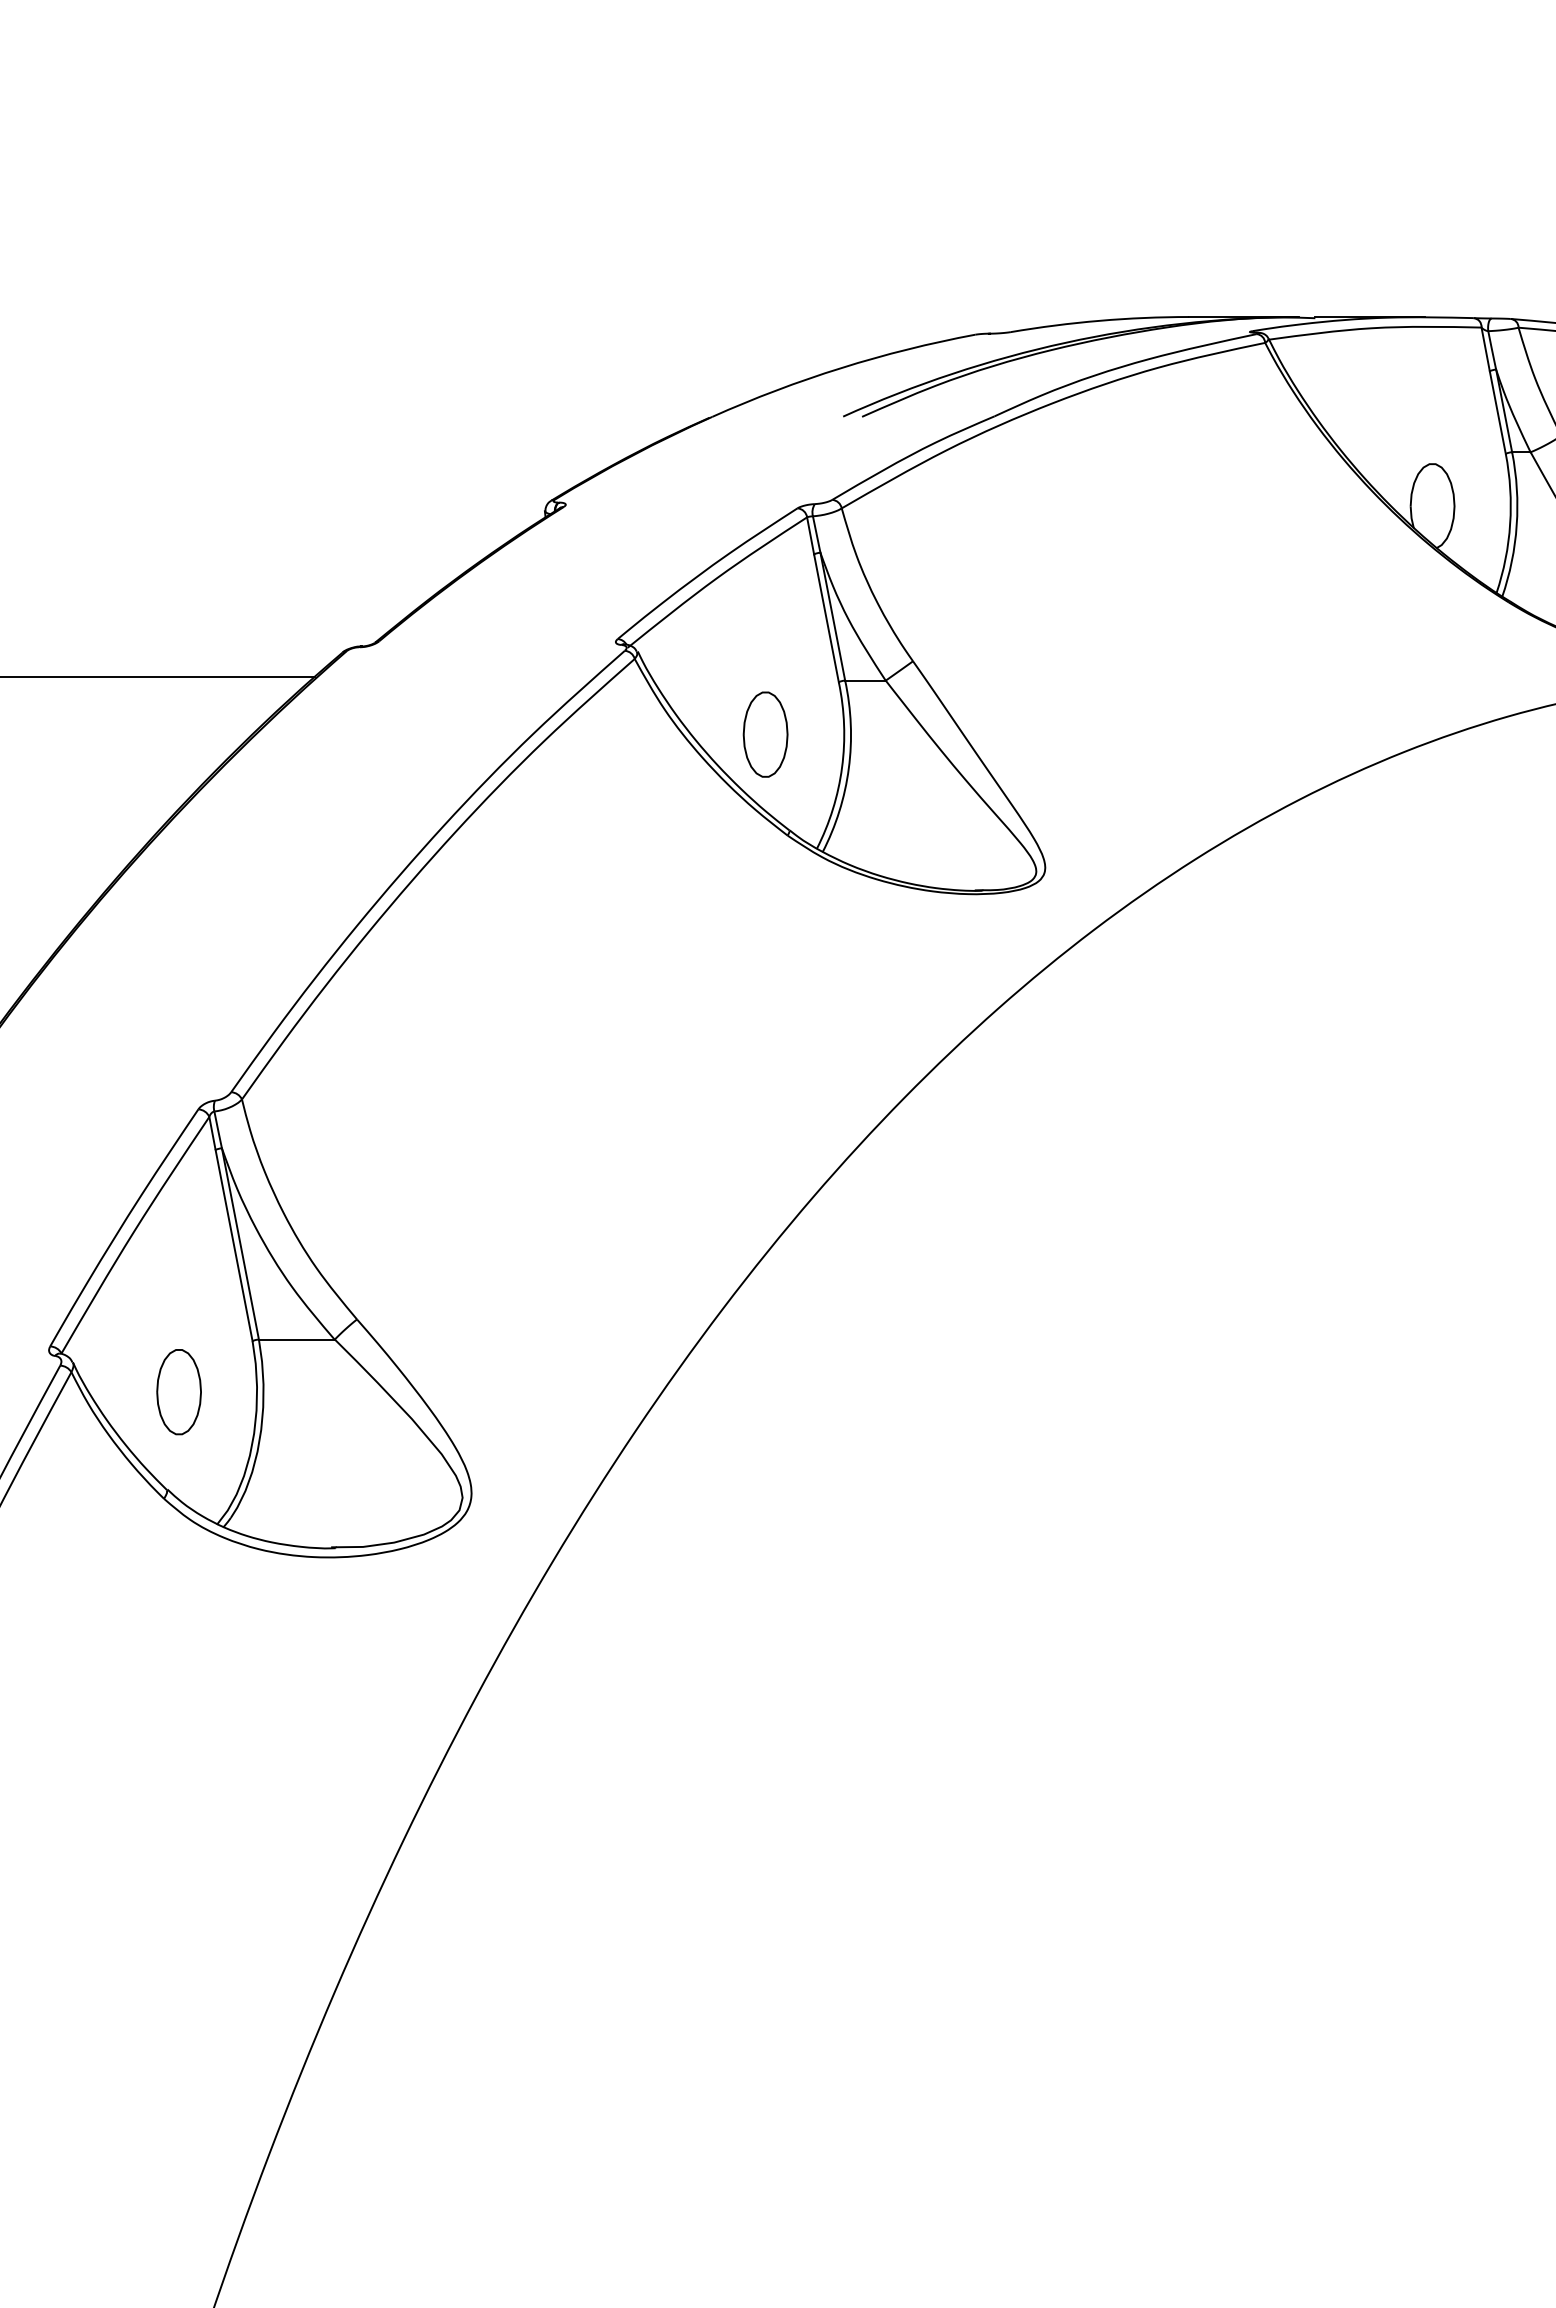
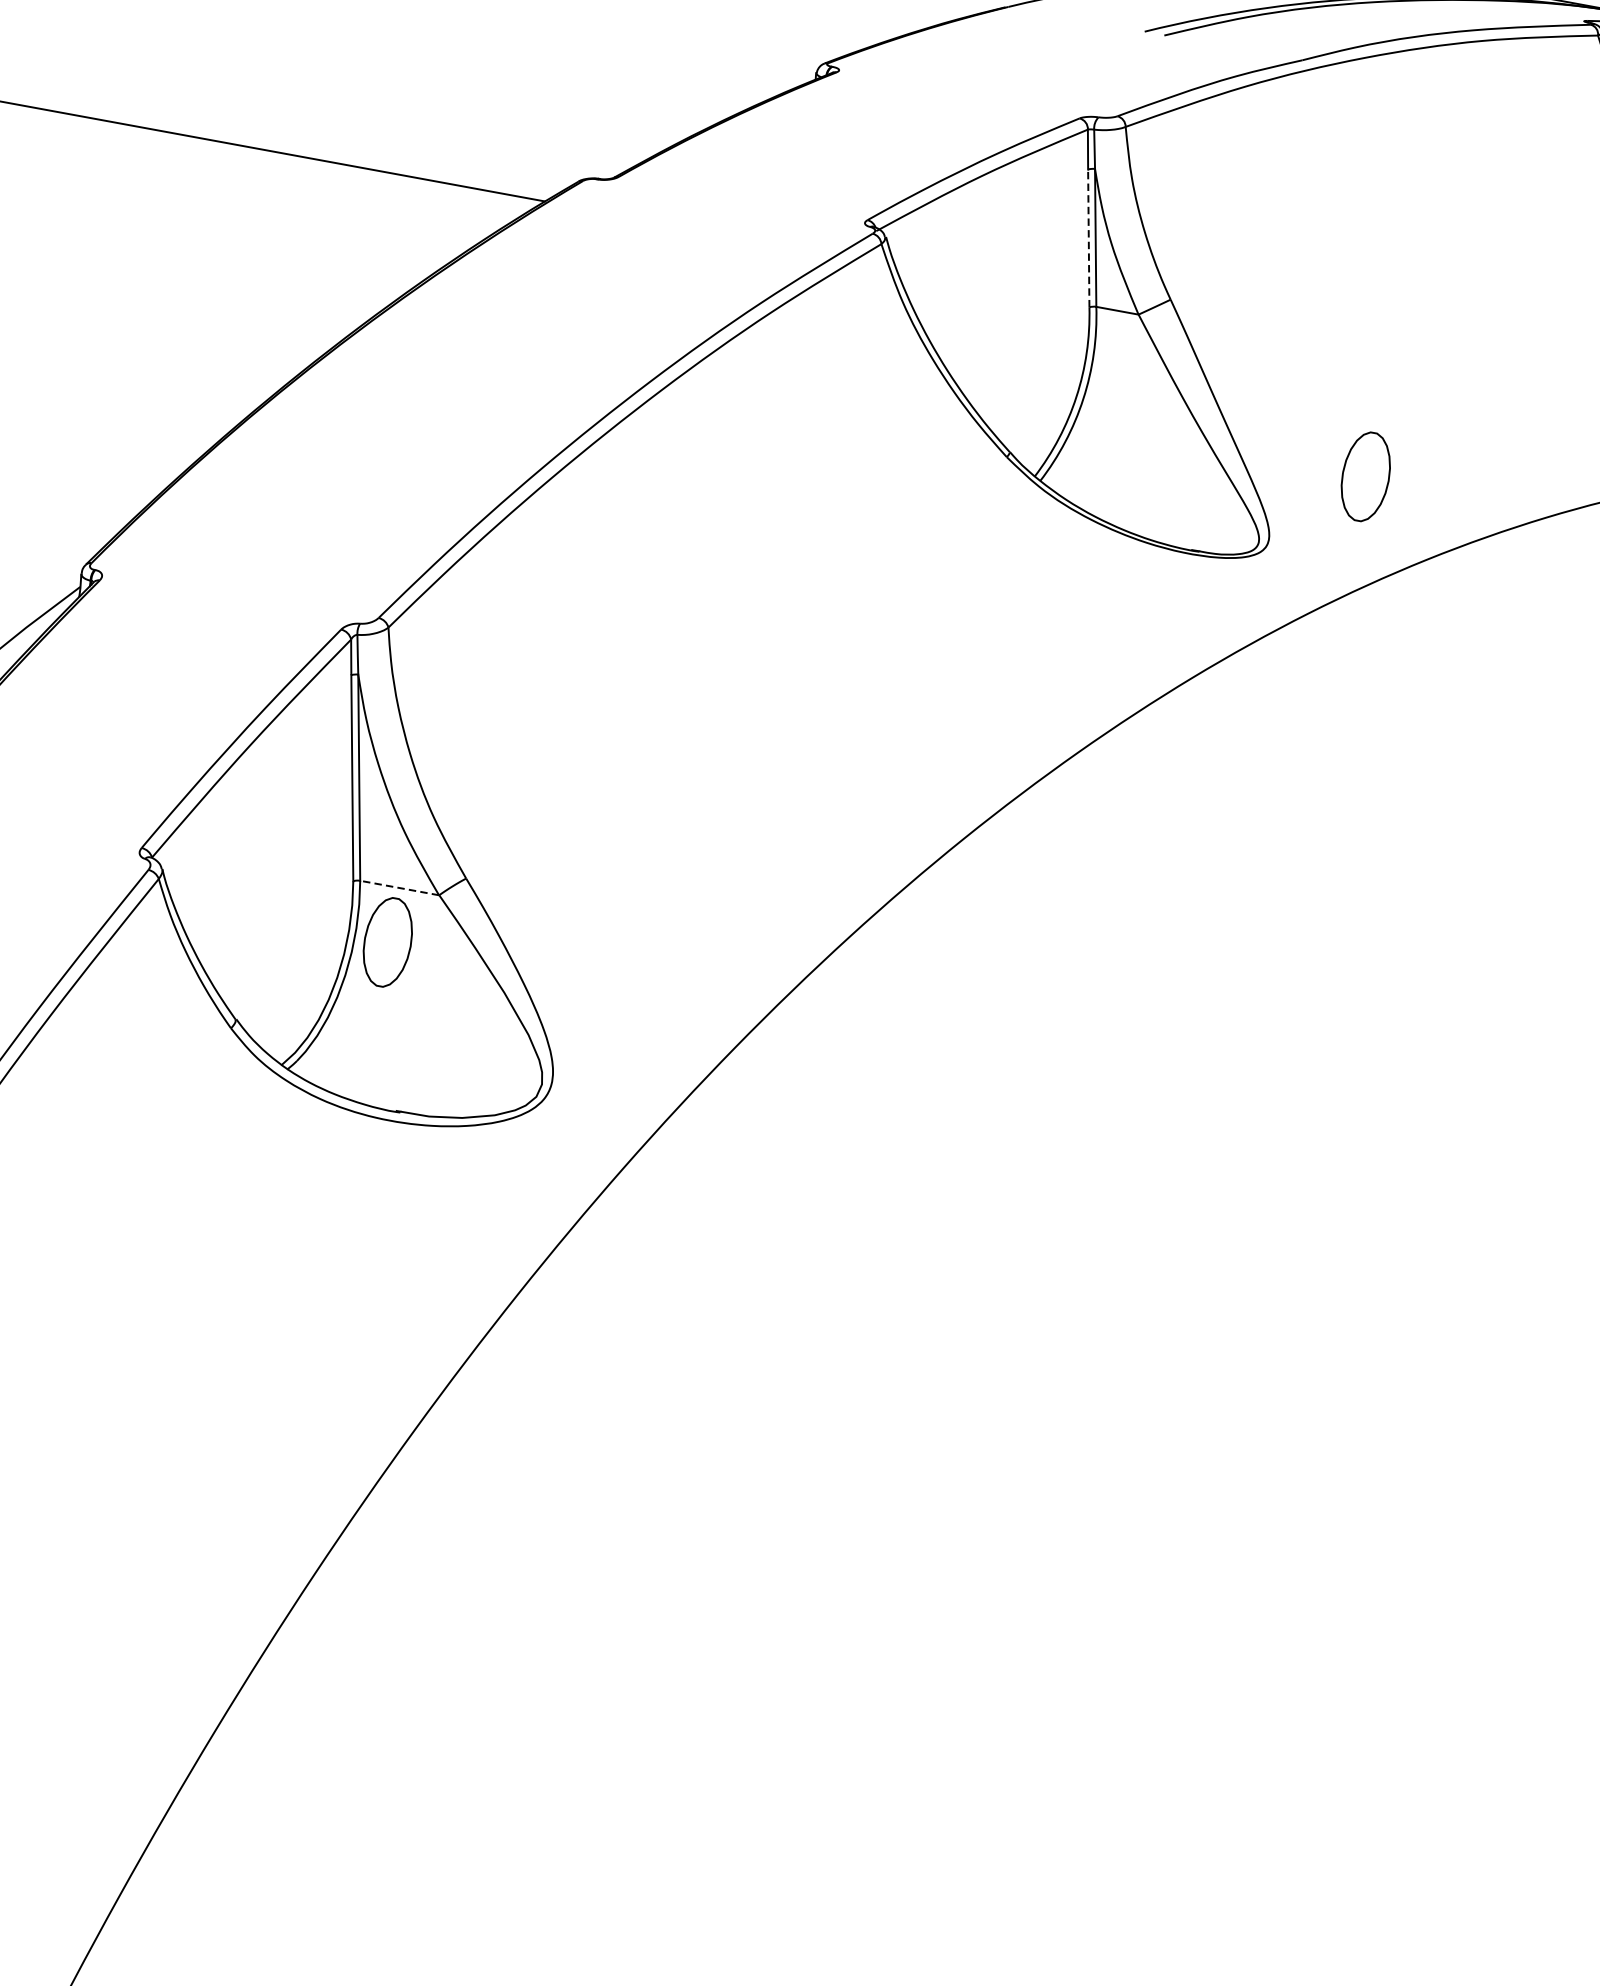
line: (826, 617) -> (1088, 237), solid -> dashed
part: (765, 734) -> (1365, 476), moved
line: (296, 1339) -> (399, 887), solid -> dashed
part: (178, 1392) -> (387, 942), moved

